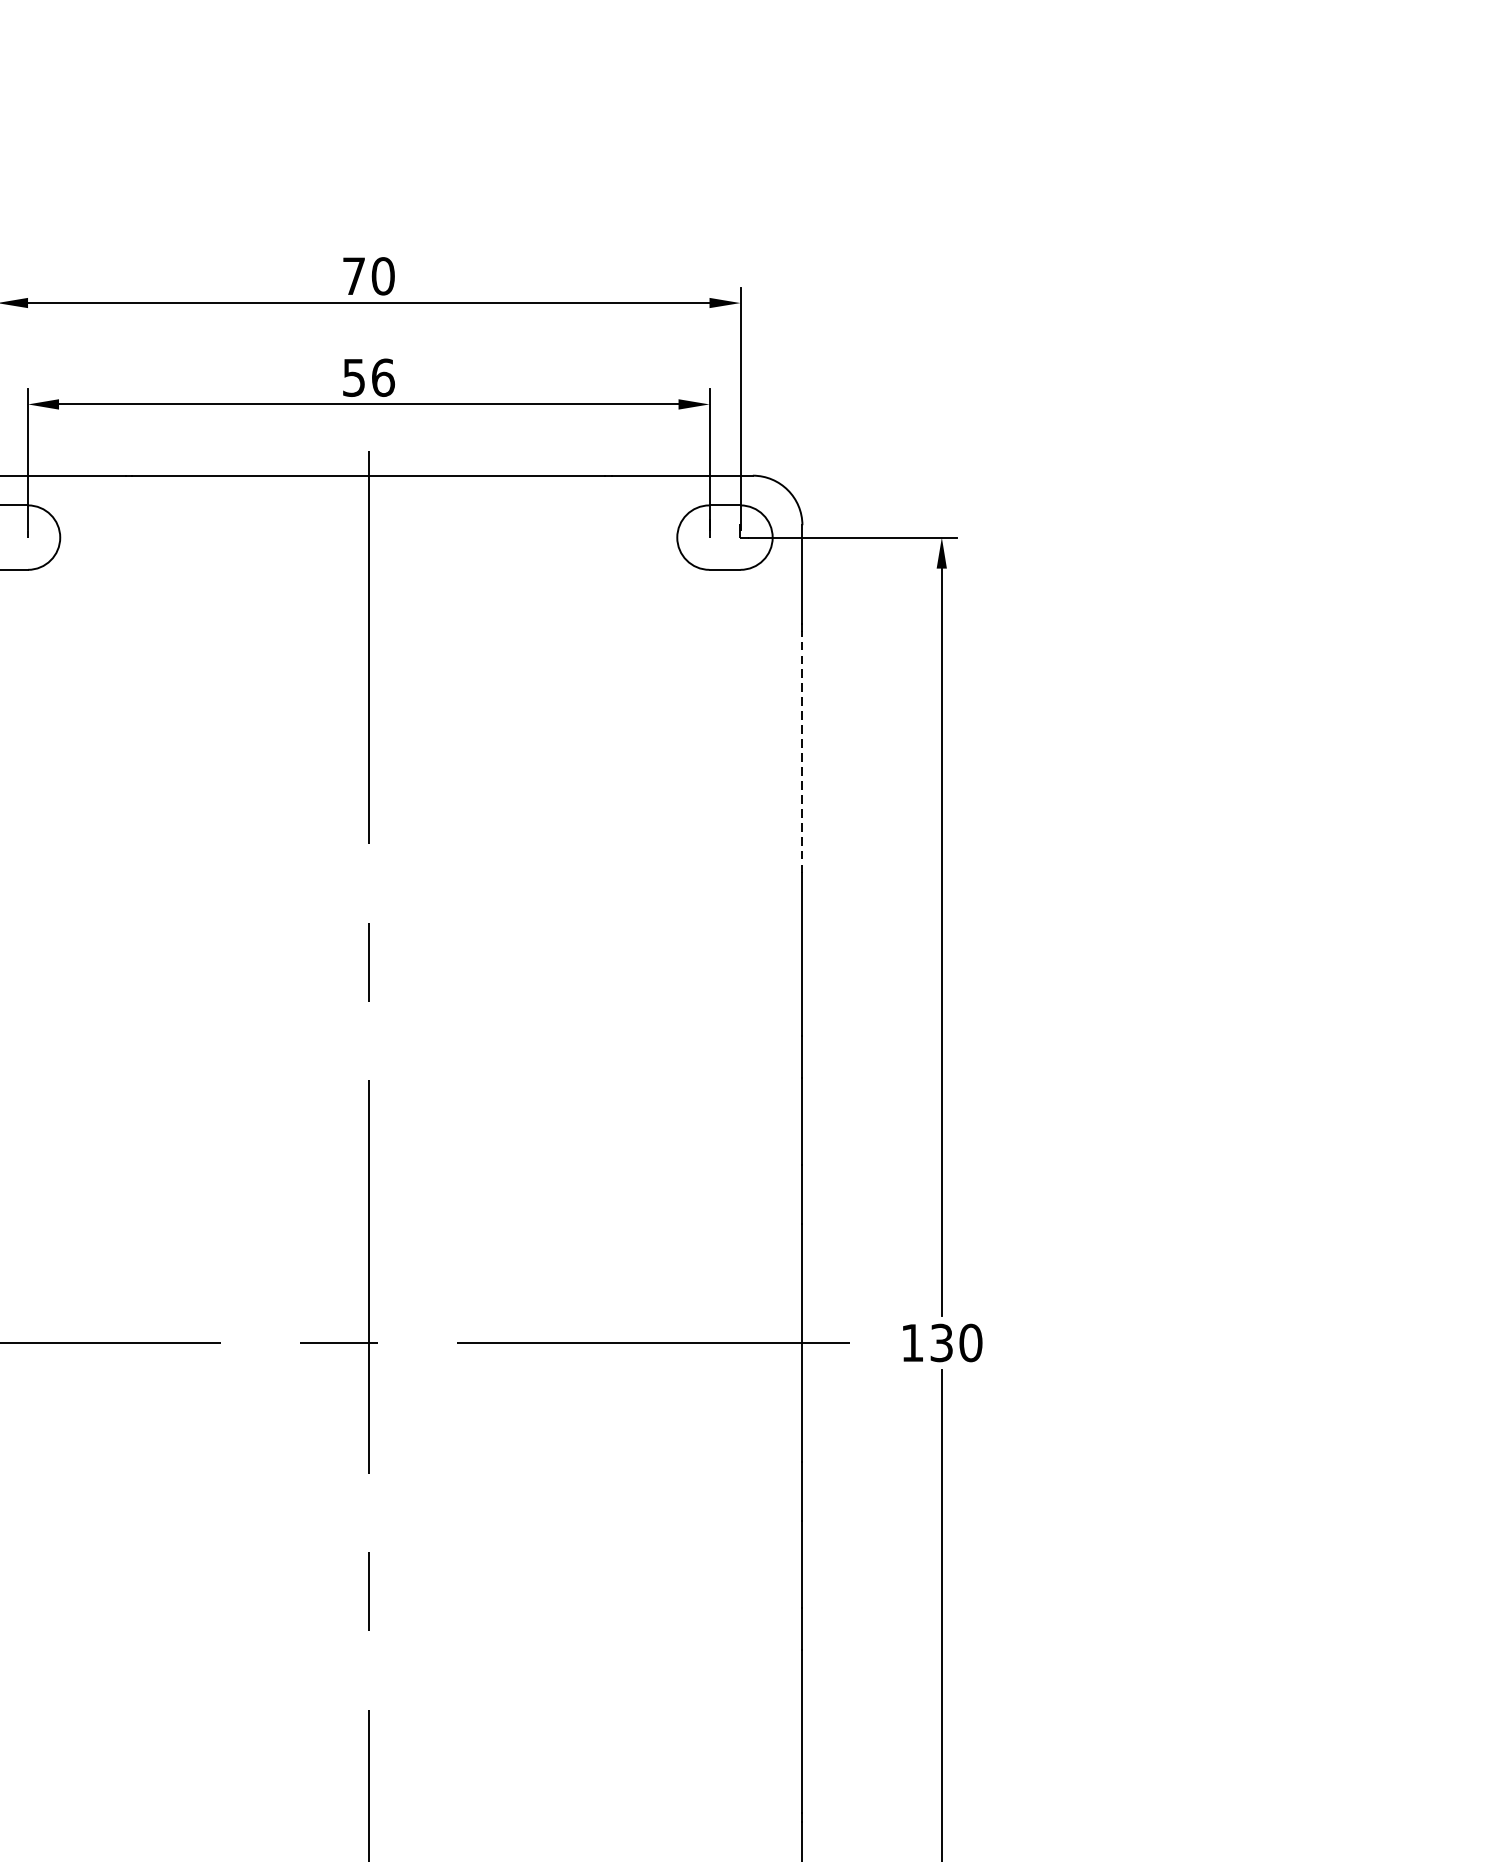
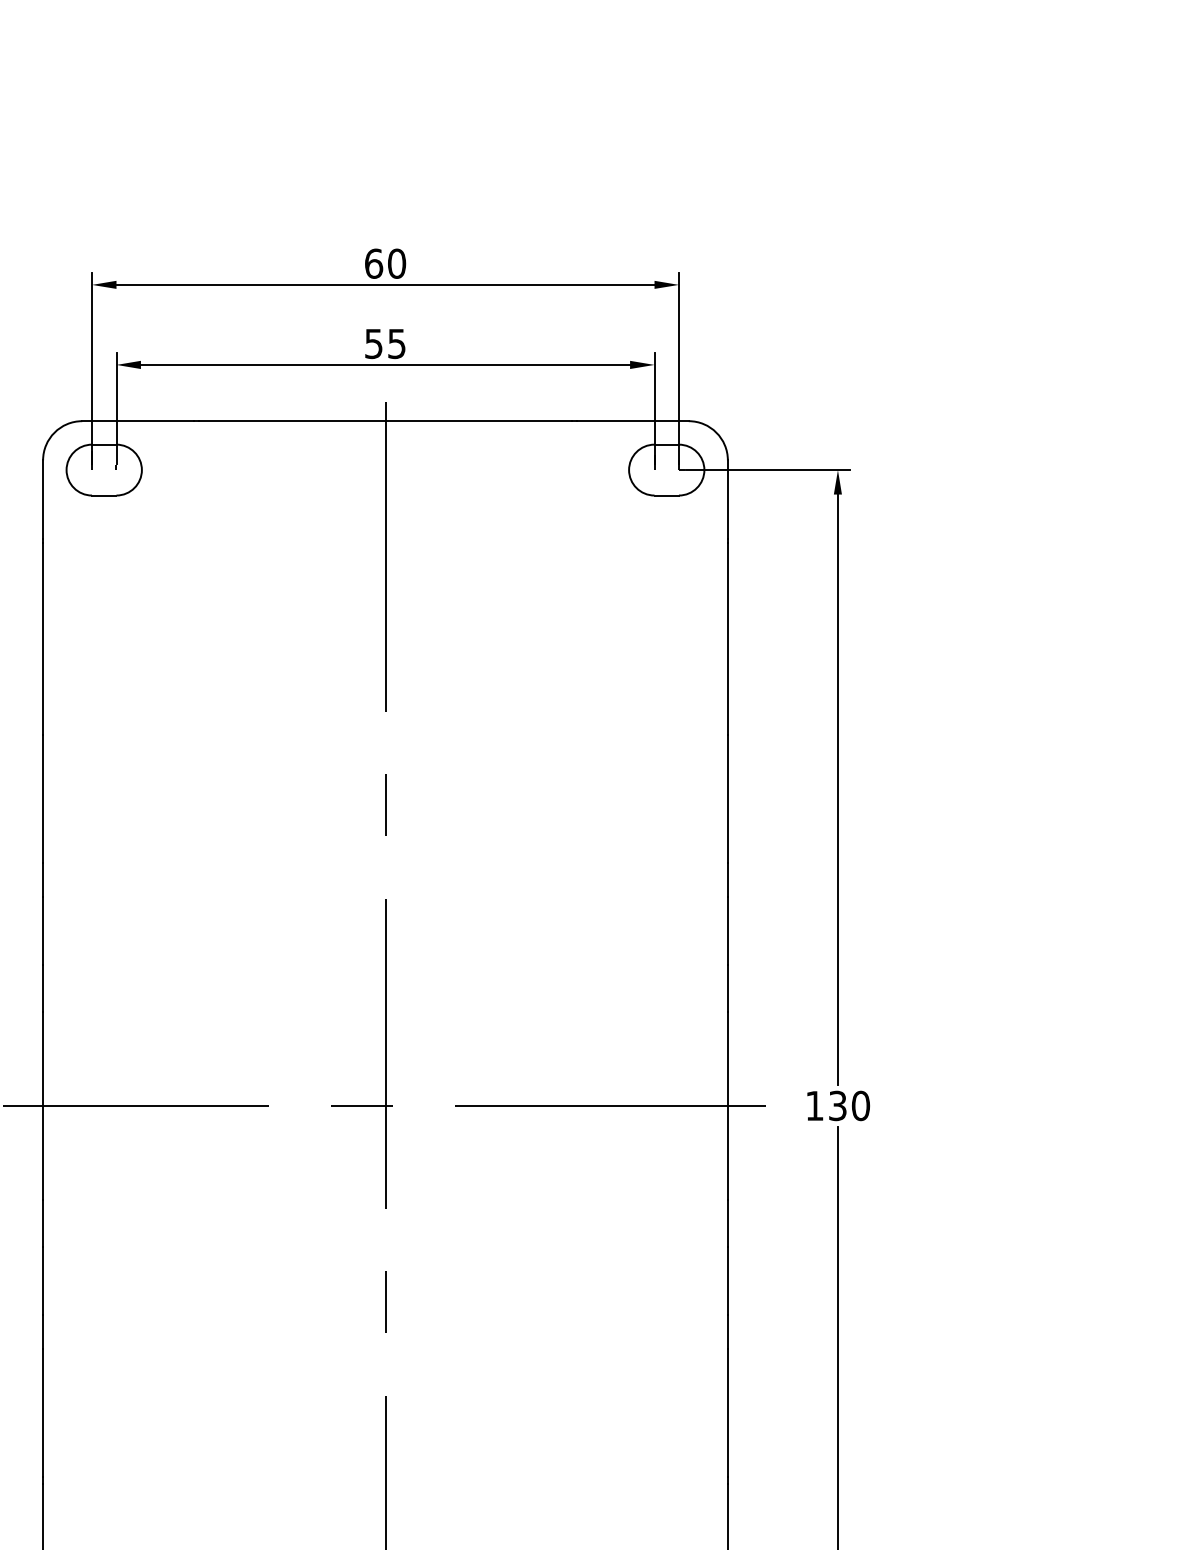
text: (354, 275) -> (374, 263), 70 -> 60
text: (383, 377) -> (397, 343), 56 -> 55
line: (801, 752) -> (727, 639), dashed -> solid

